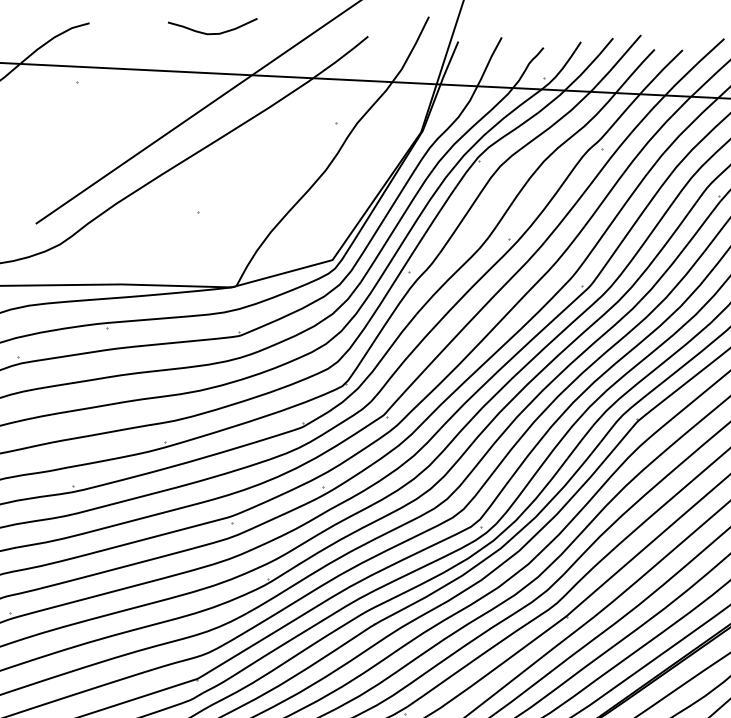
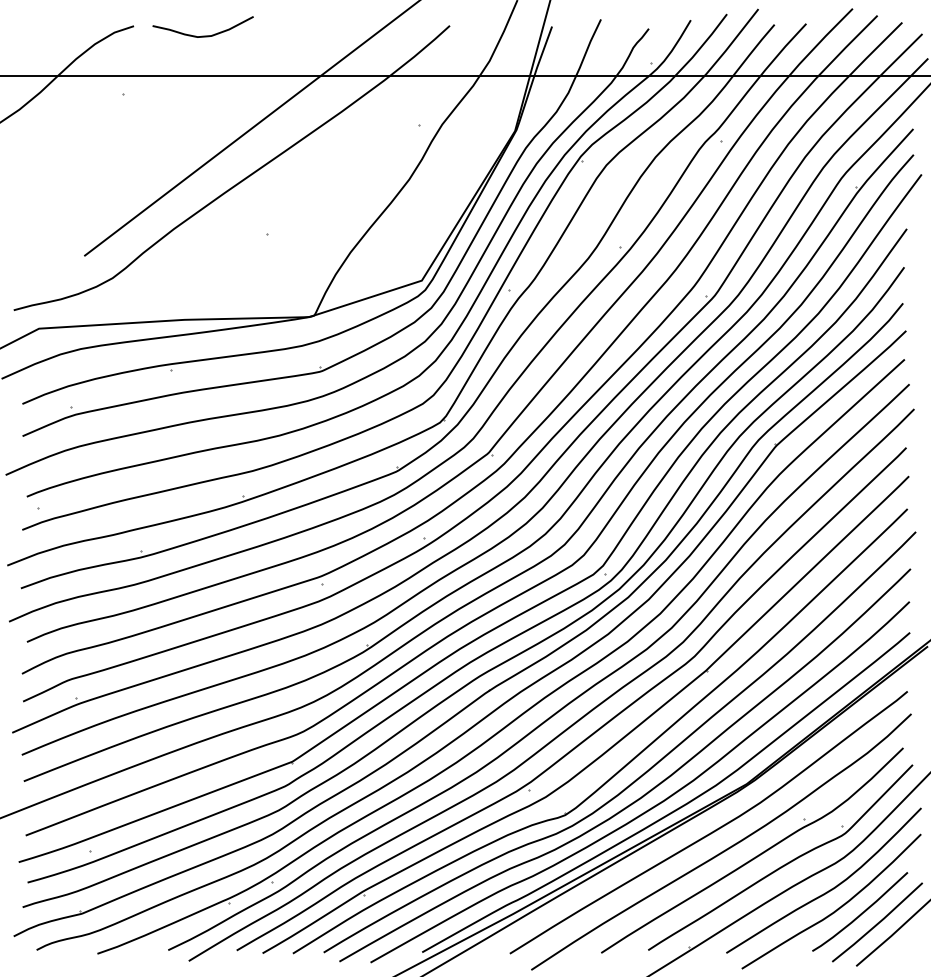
curve: (211, 33) -> (202, 35), moved

